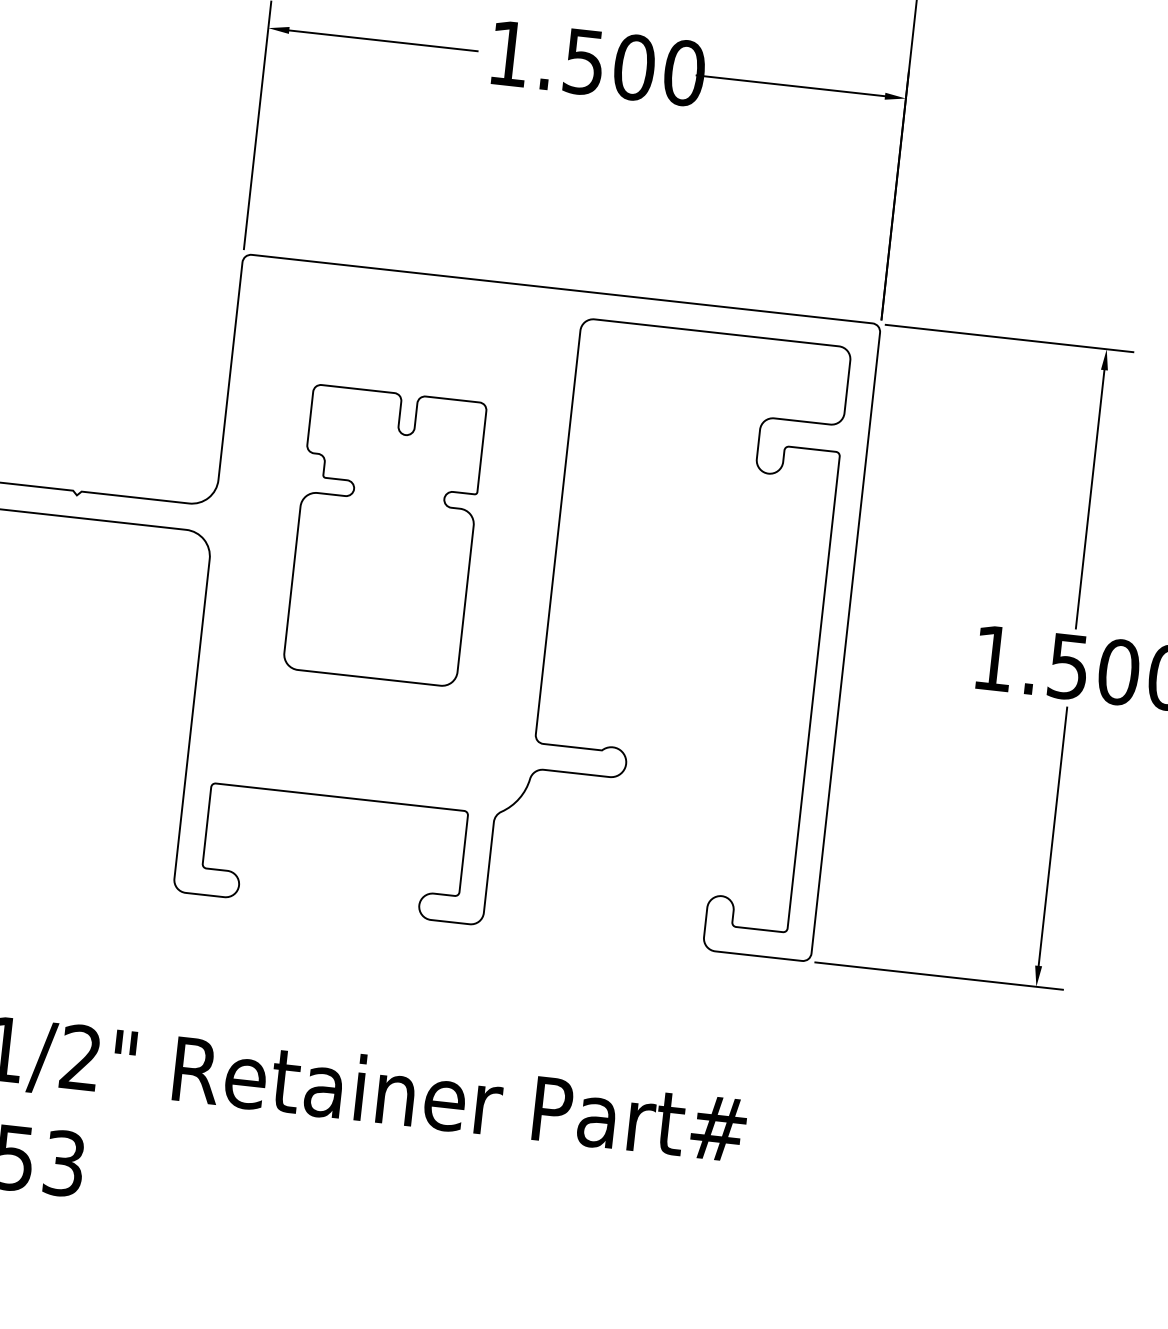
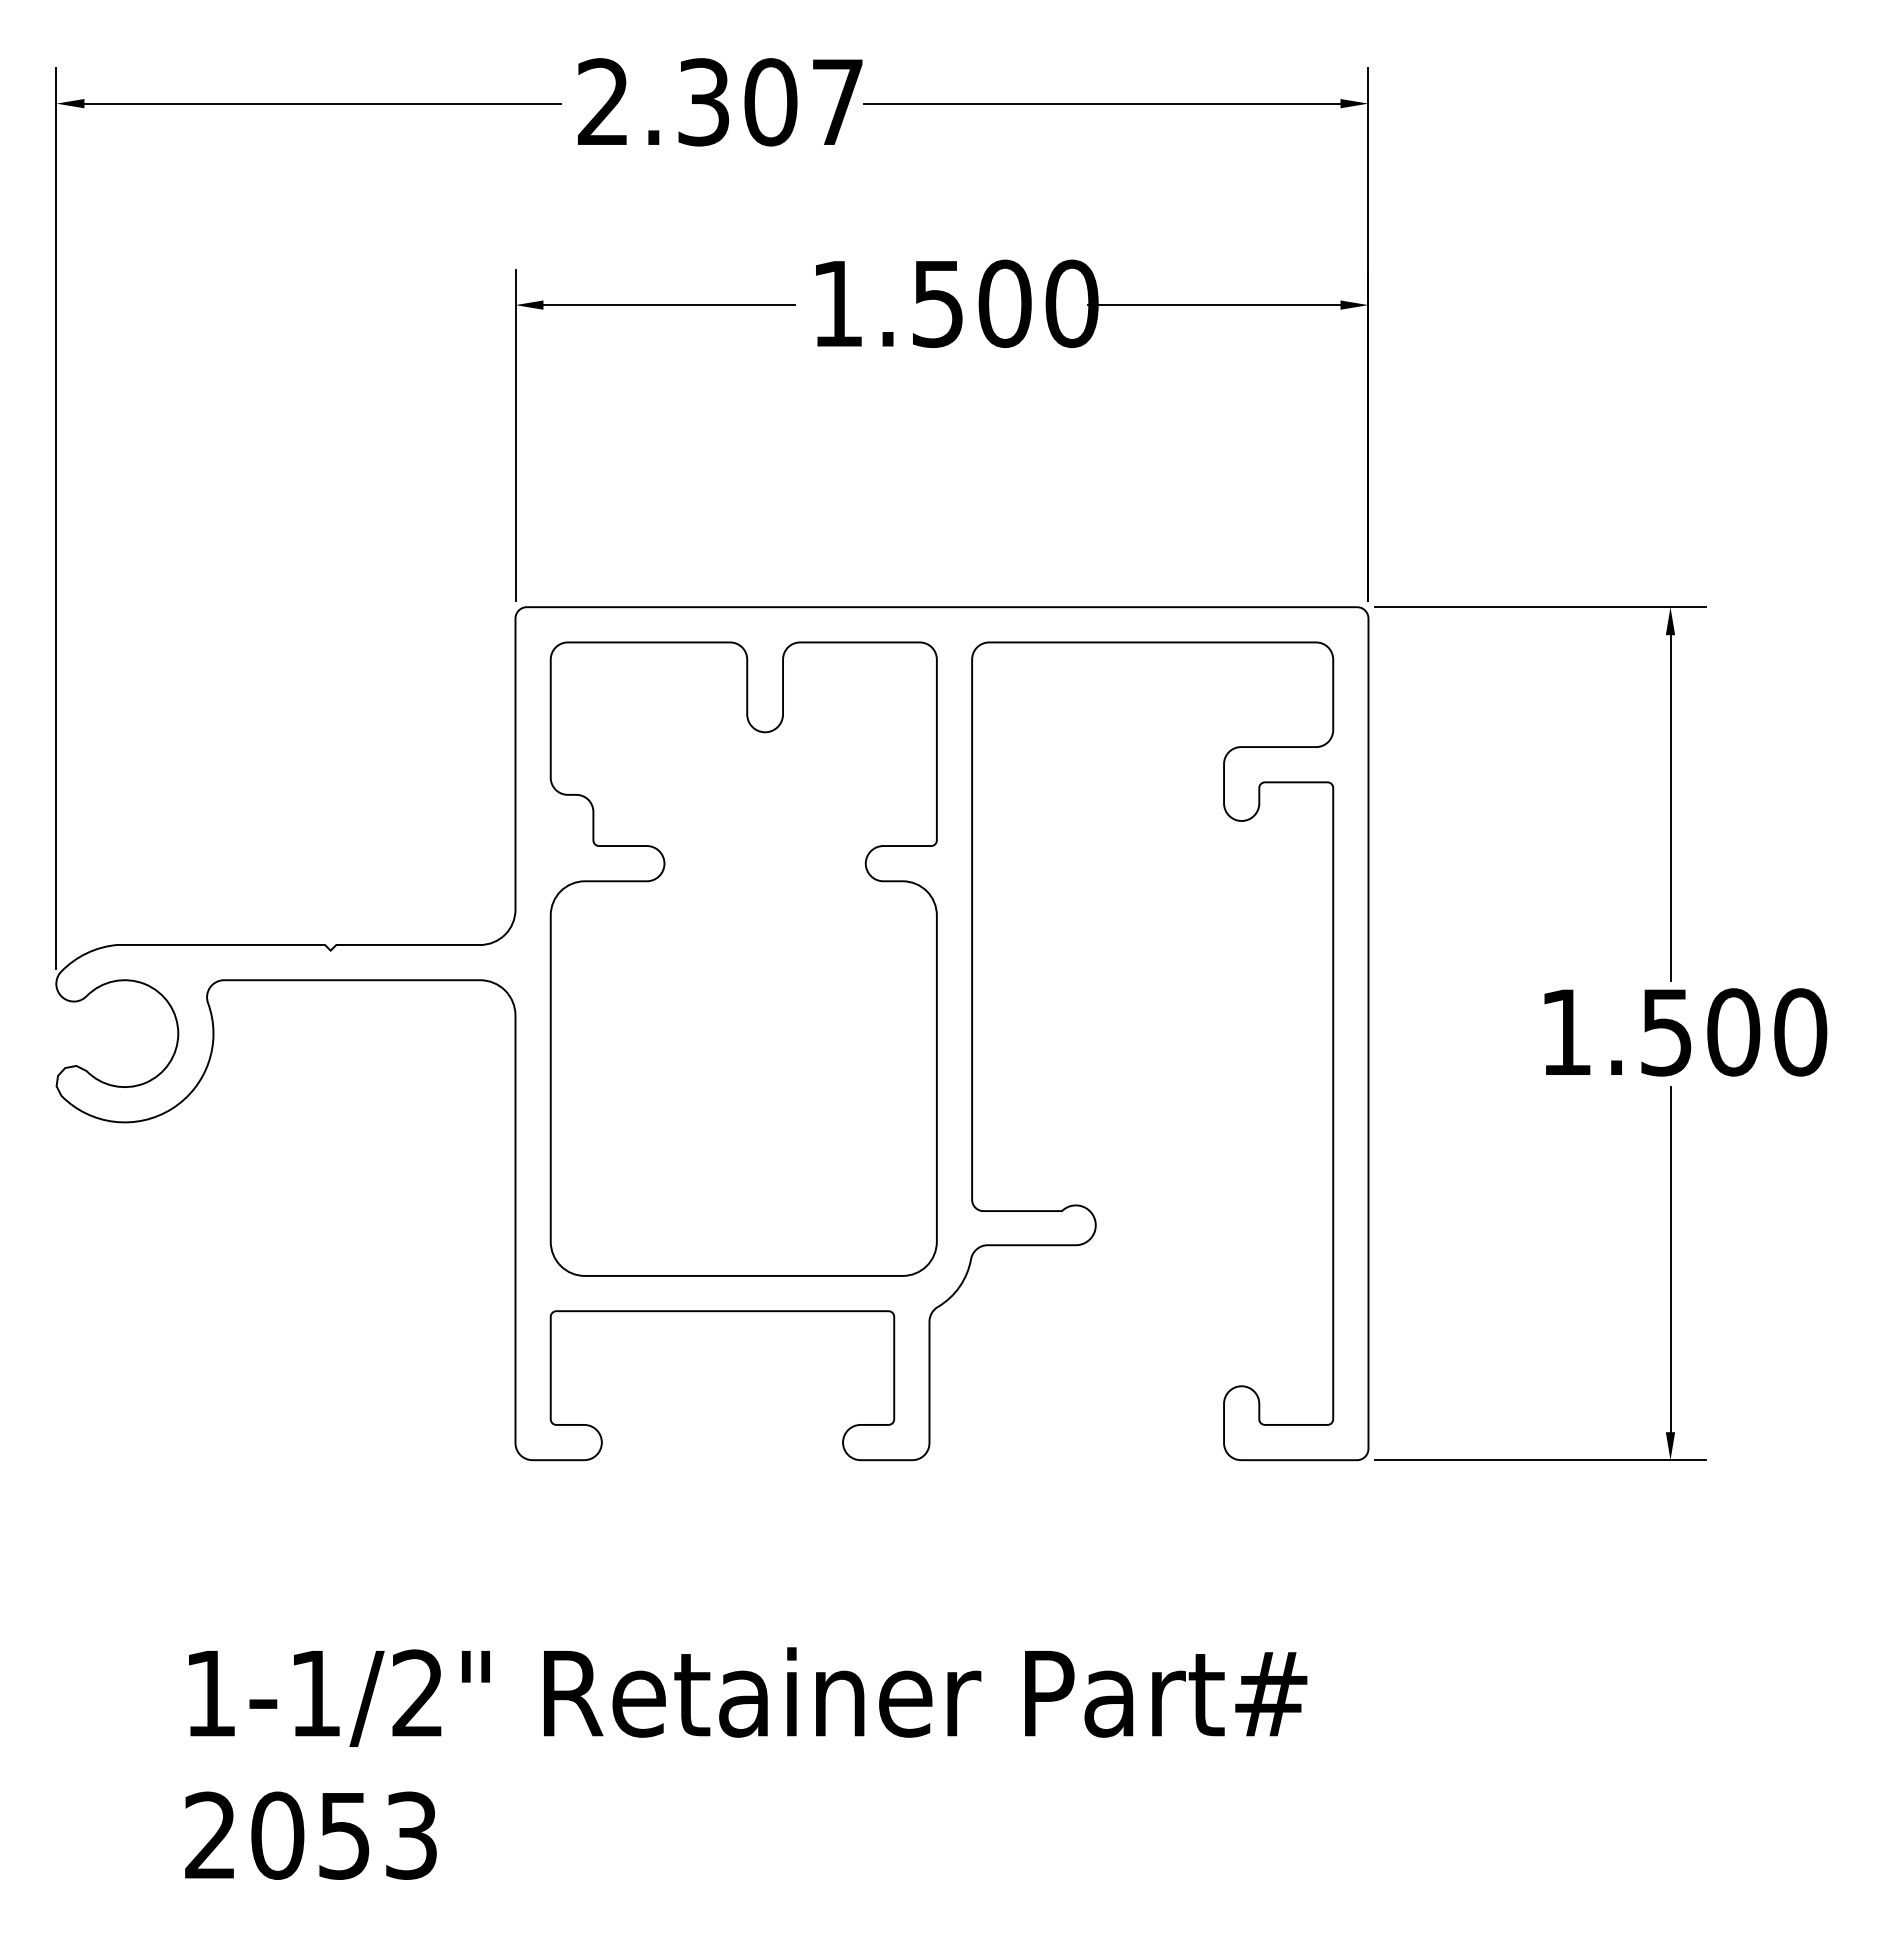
part: (384, 535) -> (743, 958), size x1.67

